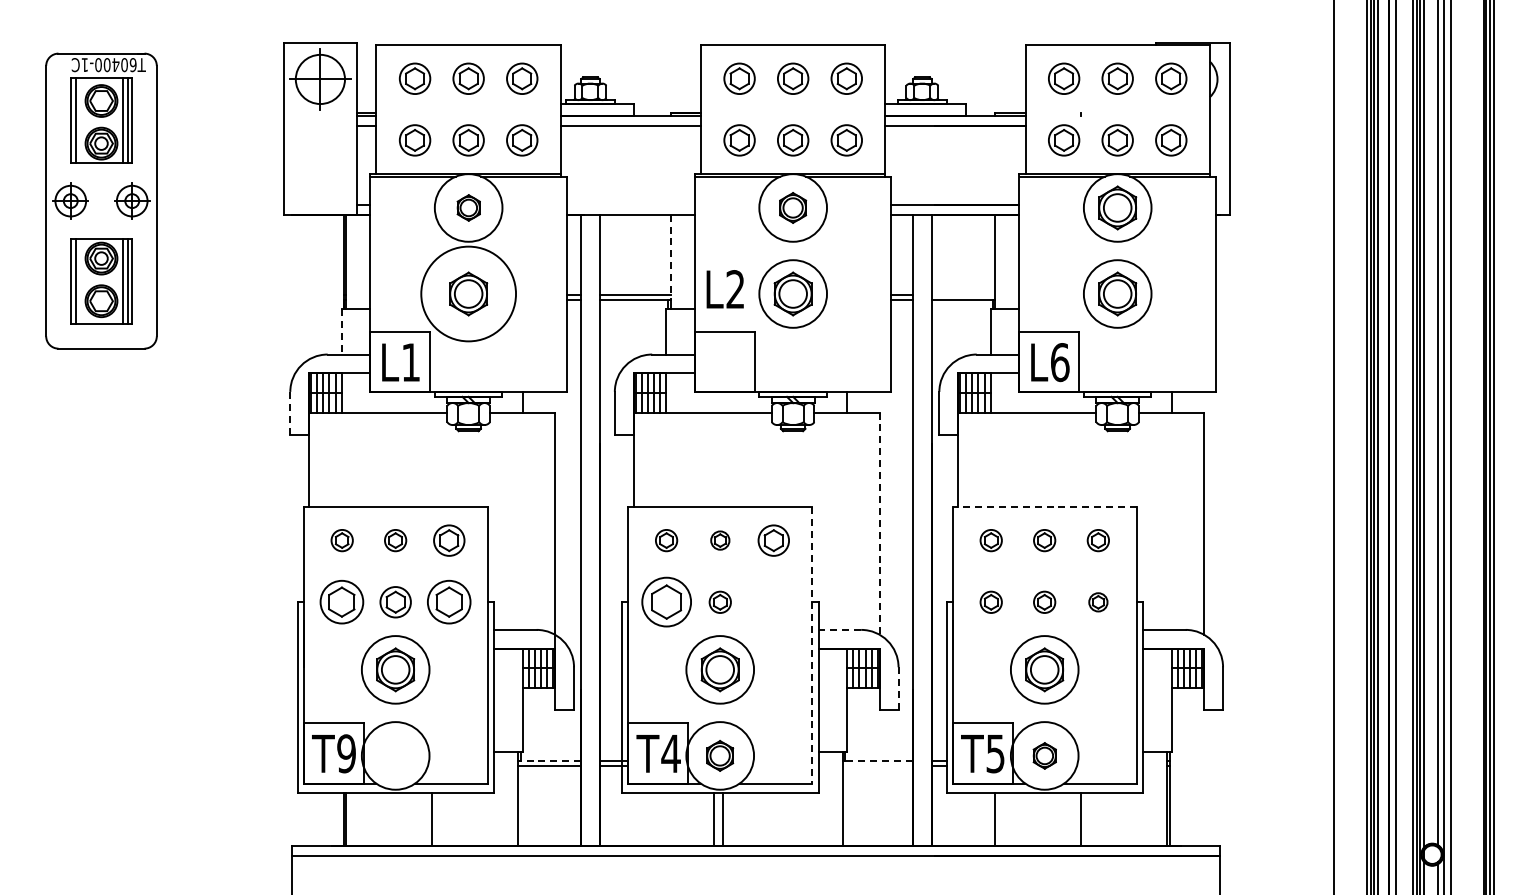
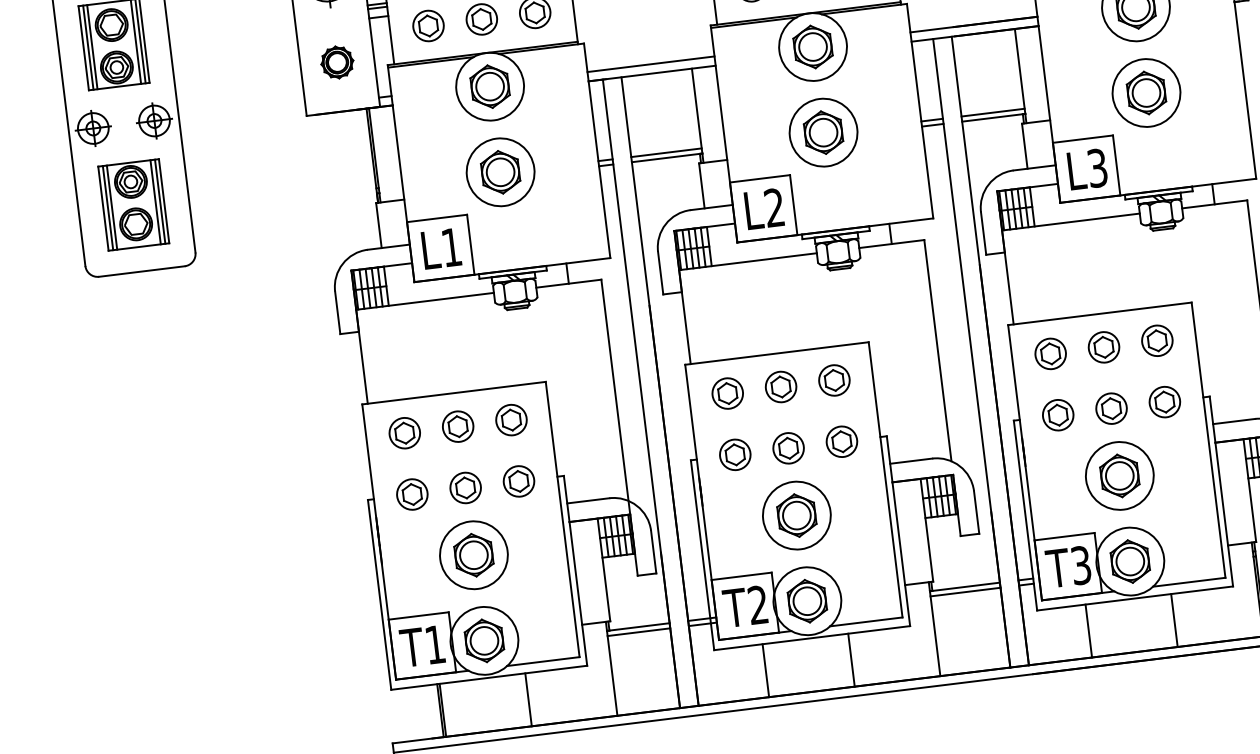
line: (79, 120) -> (92, 47), added
part: (320, 165) -> (337, 62), added
line: (630, 205) -> (650, 64), added
part: (468, 207) -> (489, 86), size x1.67
part: (792, 207) -> (812, 46), size x1.43
line: (670, 257) -> (697, 111), dashed -> solid
line: (79, 281) -> (111, 207), added
text: (724, 289) -> (763, 209), moved
circle: (468, 293) -> (500, 171), size x0.71
line: (963, 294) -> (993, 112), added
line: (341, 331) -> (378, 225), dashed -> solid
text: (1060, 362) -> (1097, 168), L6 -> L3
line: (290, 413) -> (337, 312), dashed -> solid
line: (1044, 506) -> (1099, 313), dashed -> solid
line: (879, 524) -> (937, 351), dashed -> solid
part: (342, 540) -> (405, 433), size x1.43
part: (395, 540) -> (457, 426), size x1.43
part: (666, 540) -> (727, 393), size x1.43
part: (720, 540) -> (781, 386), size x1.67
part: (991, 540) -> (1051, 353), size x1.43
part: (1044, 540) -> (1103, 347), size x1.43
part: (1098, 540) -> (1157, 340), size x1.43
part: (342, 602) -> (412, 494), size x0.71
part: (449, 602) -> (519, 481), size x0.71
part: (666, 602) -> (735, 455), size x0.62
part: (720, 602) -> (788, 448), size x1.43
part: (773, 602) -> (841, 442), added
part: (991, 602) -> (1058, 415), size x1.43
part: (1044, 602) -> (1111, 408), size x1.43
part: (1098, 602) -> (1165, 402), size x1.67
line: (839, 629) -> (910, 460), dashed -> solid
line: (812, 645) -> (885, 480), dashed -> solid
line: (898, 689) -> (976, 513), dashed -> solid
text: (346, 753) -> (435, 644), T9 -> T1
text: (670, 753) -> (757, 604), T4 -> T2
text: (995, 753) -> (1081, 565), T5 -> T3
part: (395, 755) -> (484, 640), added
part: (719, 755) -> (806, 600), size x1.43
part: (1044, 755) -> (1130, 561), size x1.67
line: (549, 760) -> (638, 626), dashed -> solid
line: (877, 760) -> (964, 586), dashed -> solid
line: (877, 766) -> (965, 592), added
line: (713, 819) -> (765, 670), moved
line: (722, 819) -> (851, 660), moved

